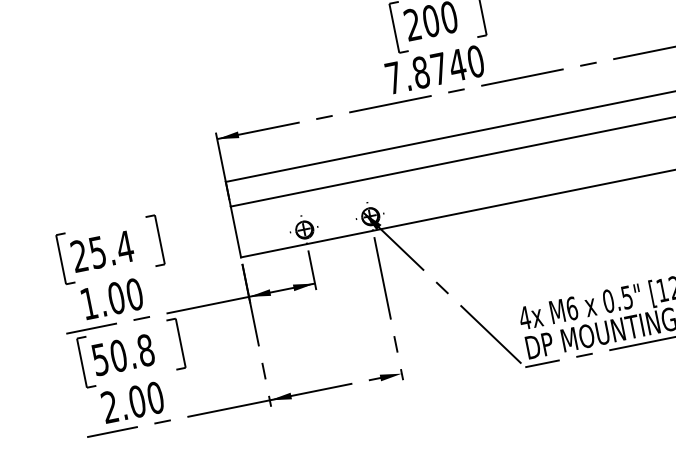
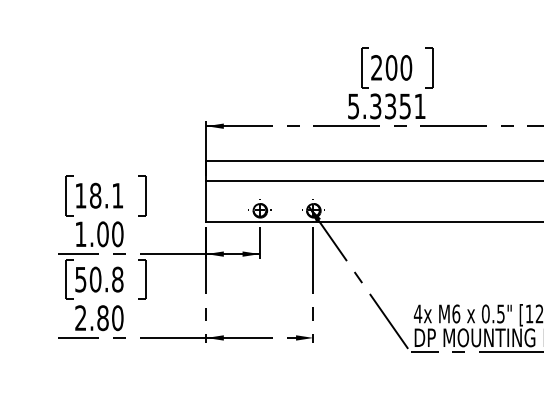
text: (434, 70) -> (386, 106), 7.8740 -> 5.3351
text: (102, 251) -> (99, 195), 25.4 -> 18.1
text: (136, 400) -> (102, 317), 2.00 -> 2.80

